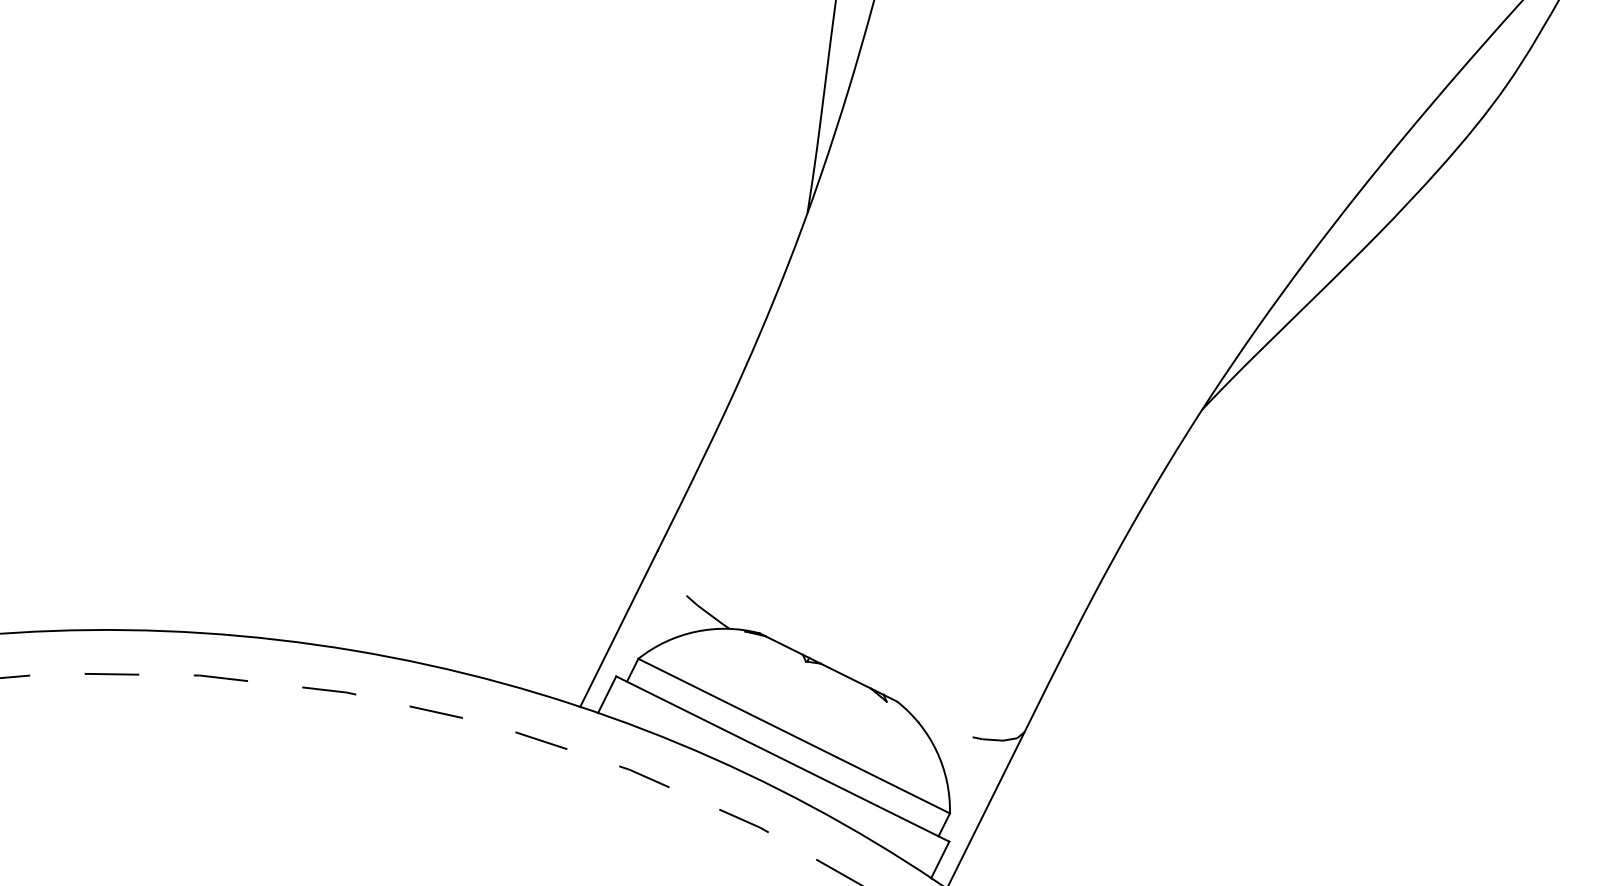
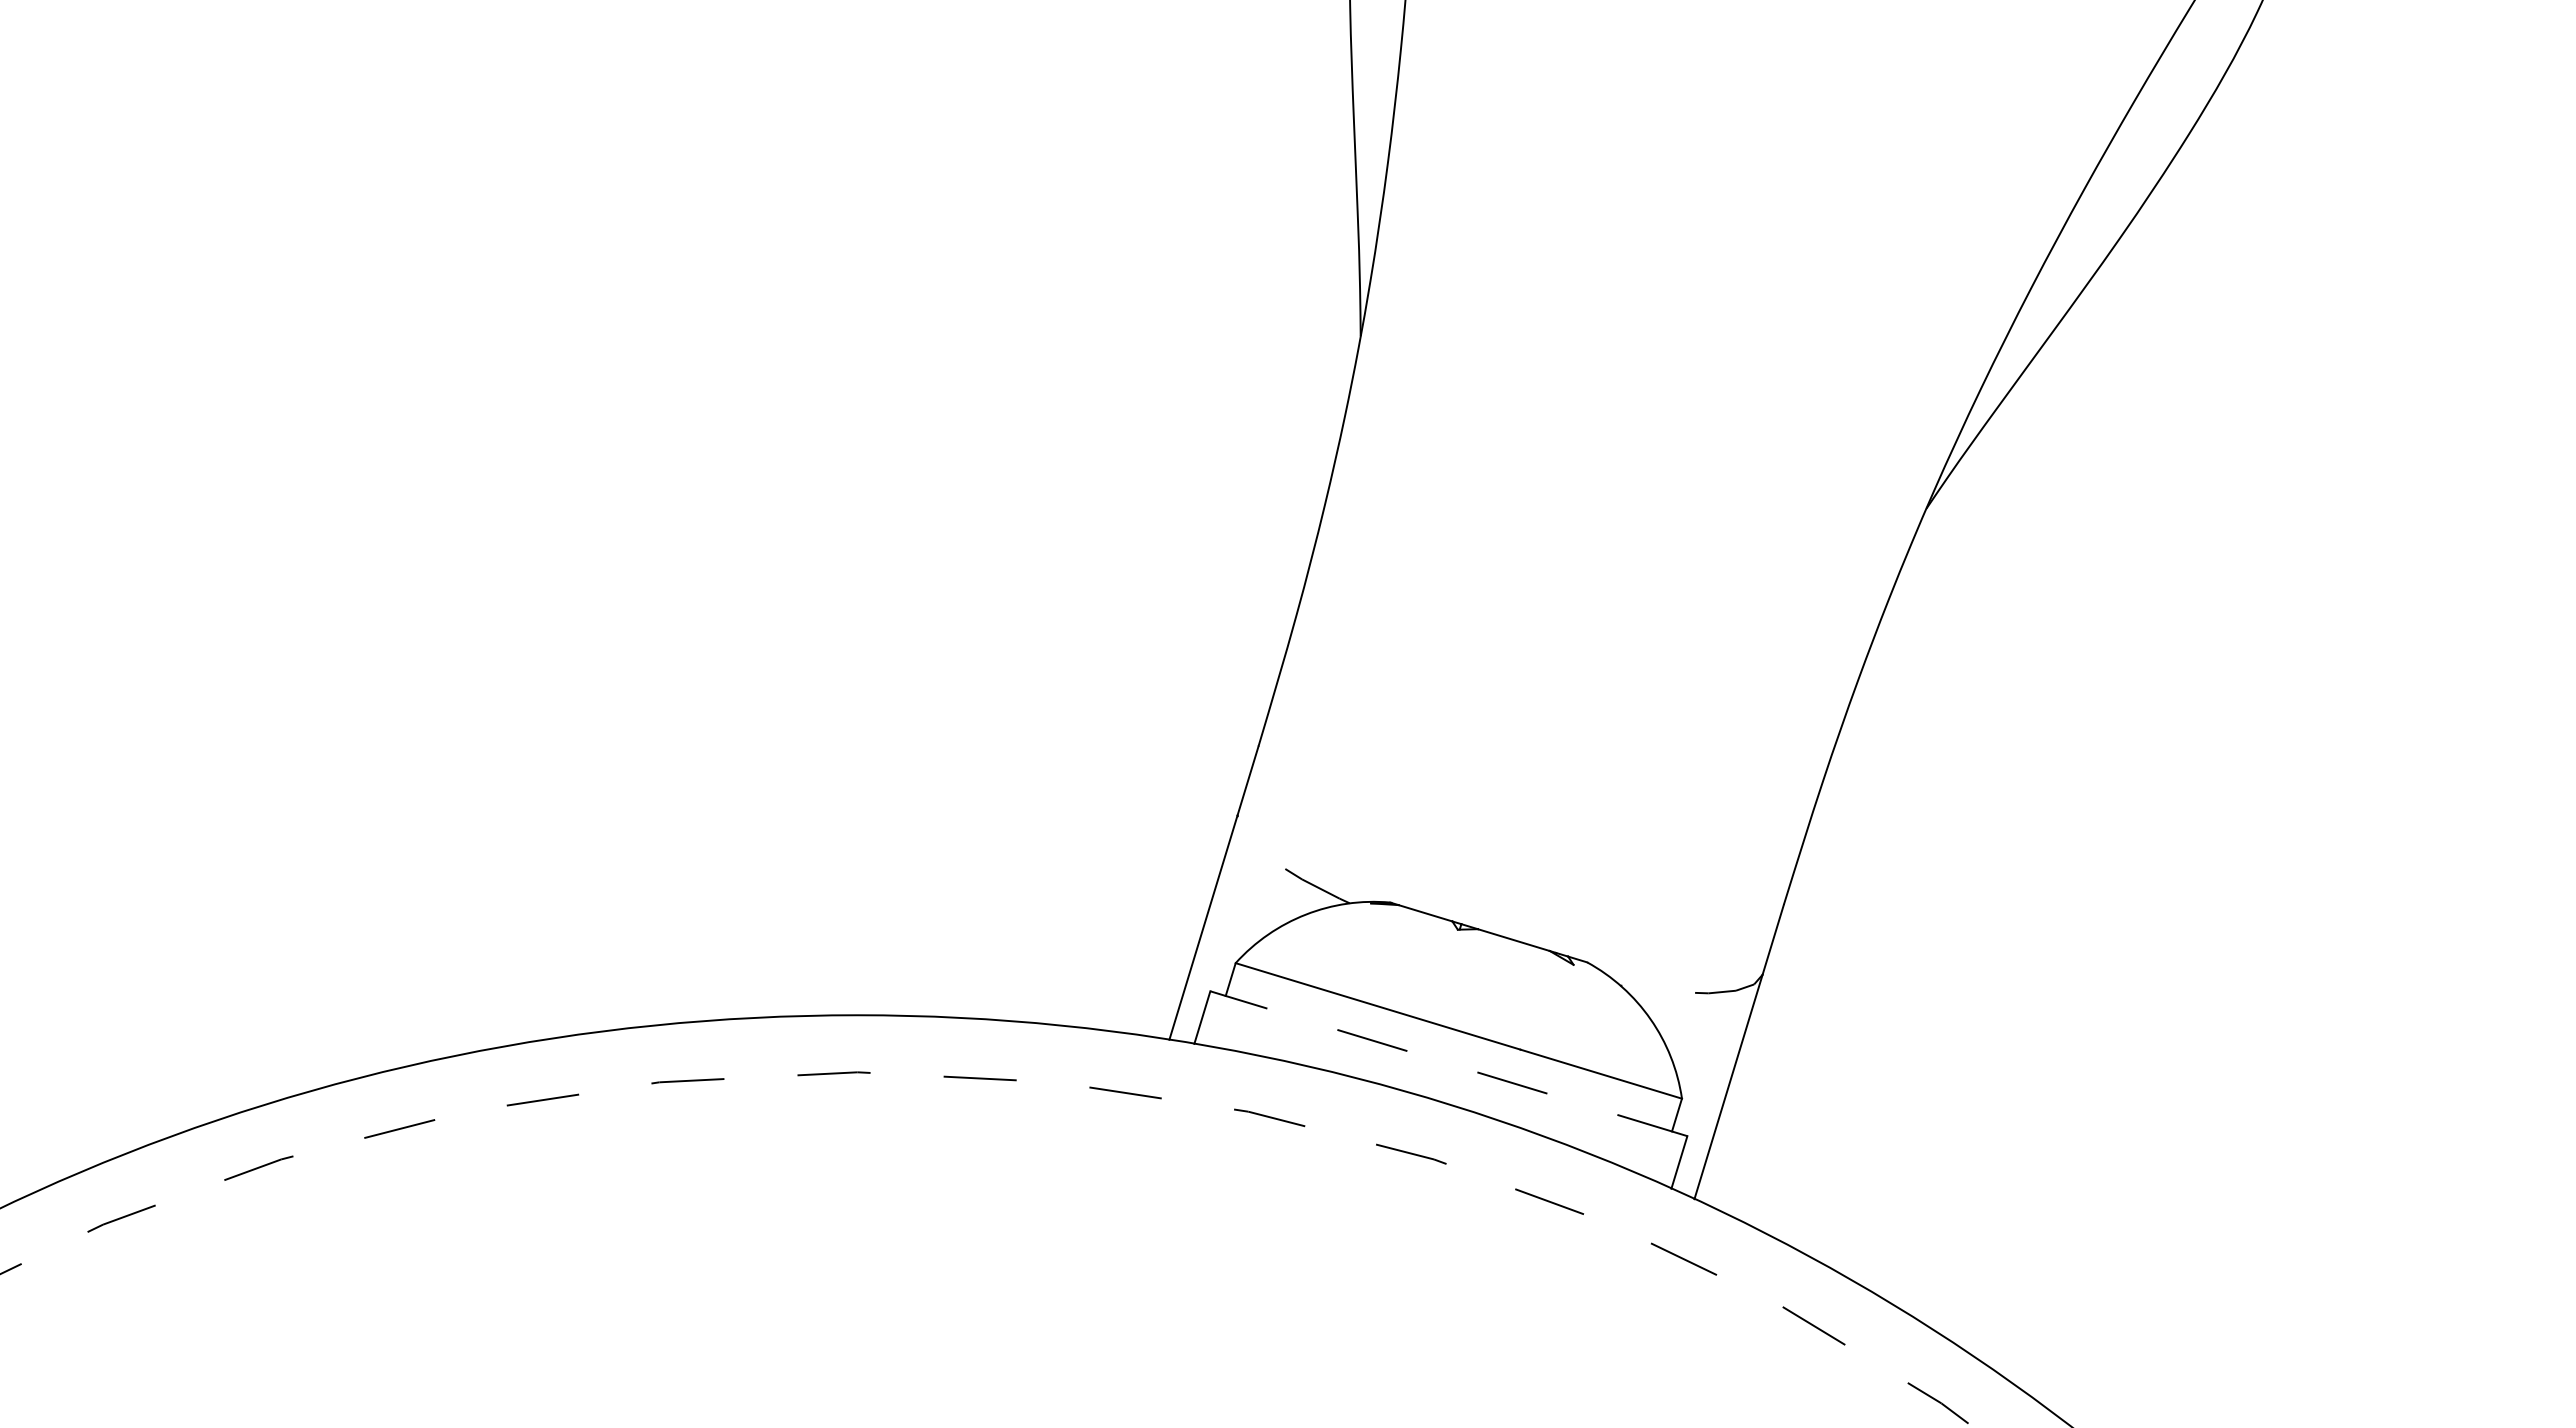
line: (782, 758) -> (1448, 1063), solid -> dashed

